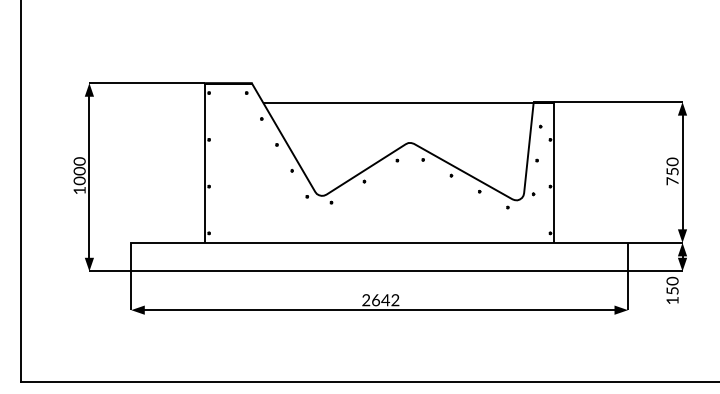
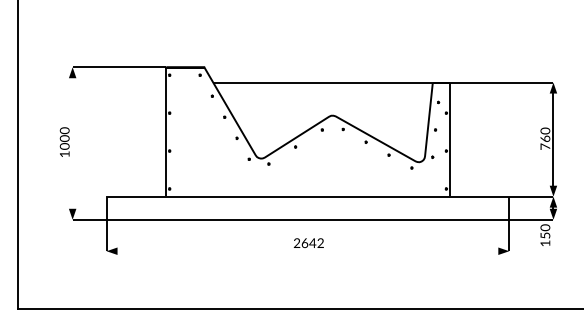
text: (672, 171) -> (545, 138), 750 -> 760
line: (89, 177) -> (72, 143), removed
line: (379, 310) -> (307, 251), removed

